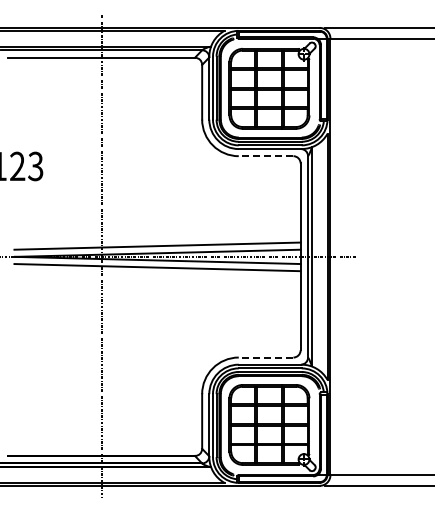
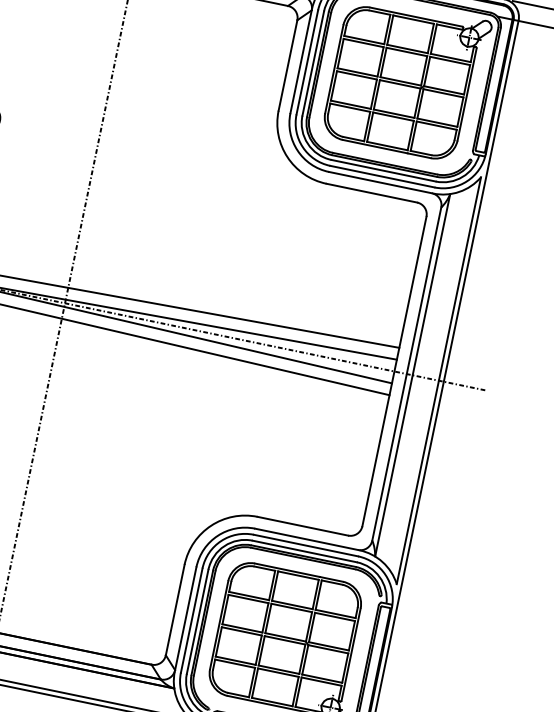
line: (265, 156) -> (370, 193), dashed -> solid
line: (265, 357) -> (301, 525), dashed -> solid

